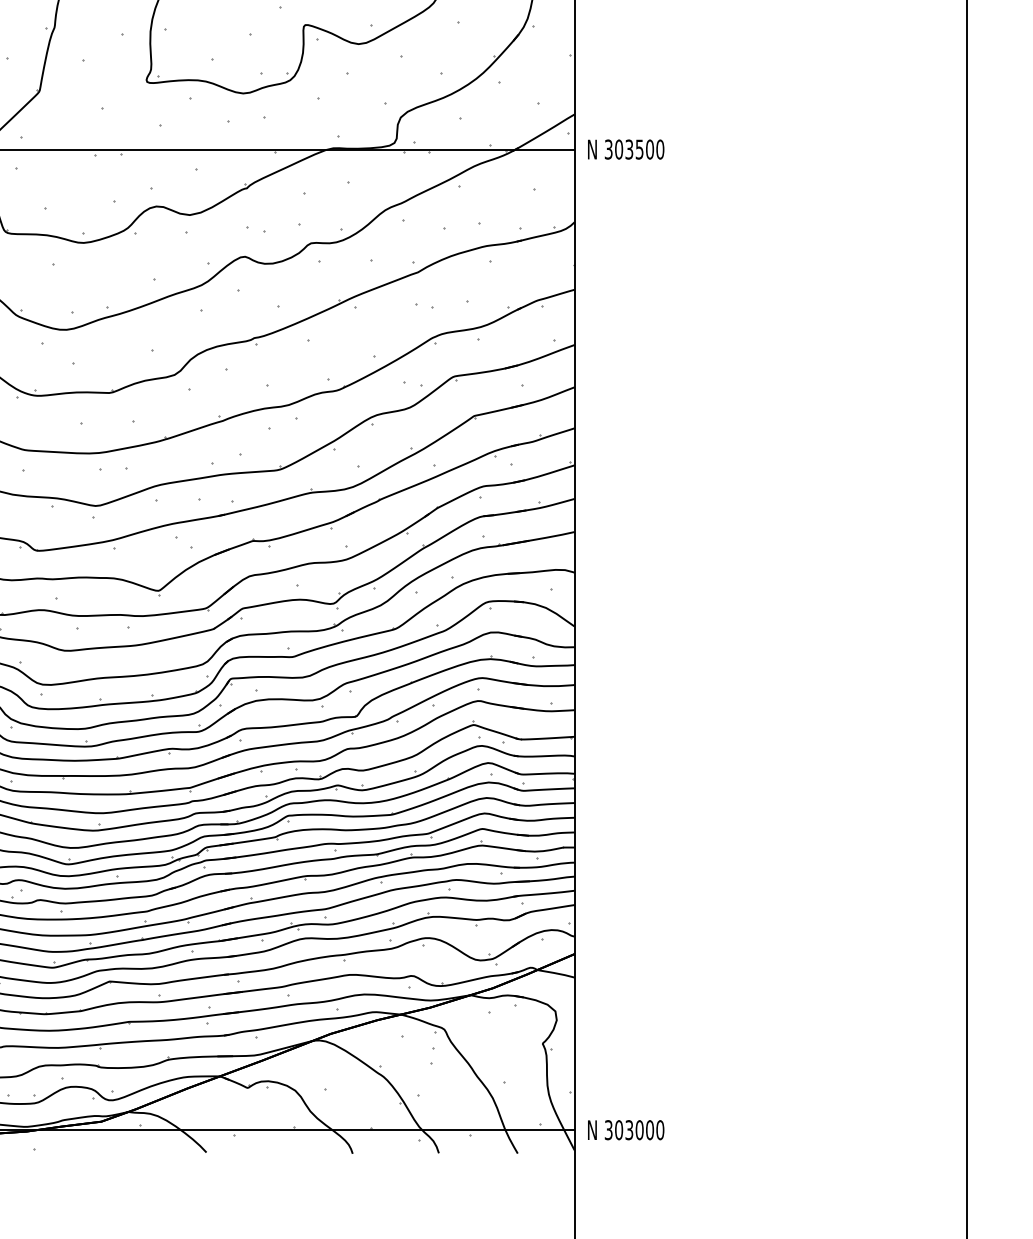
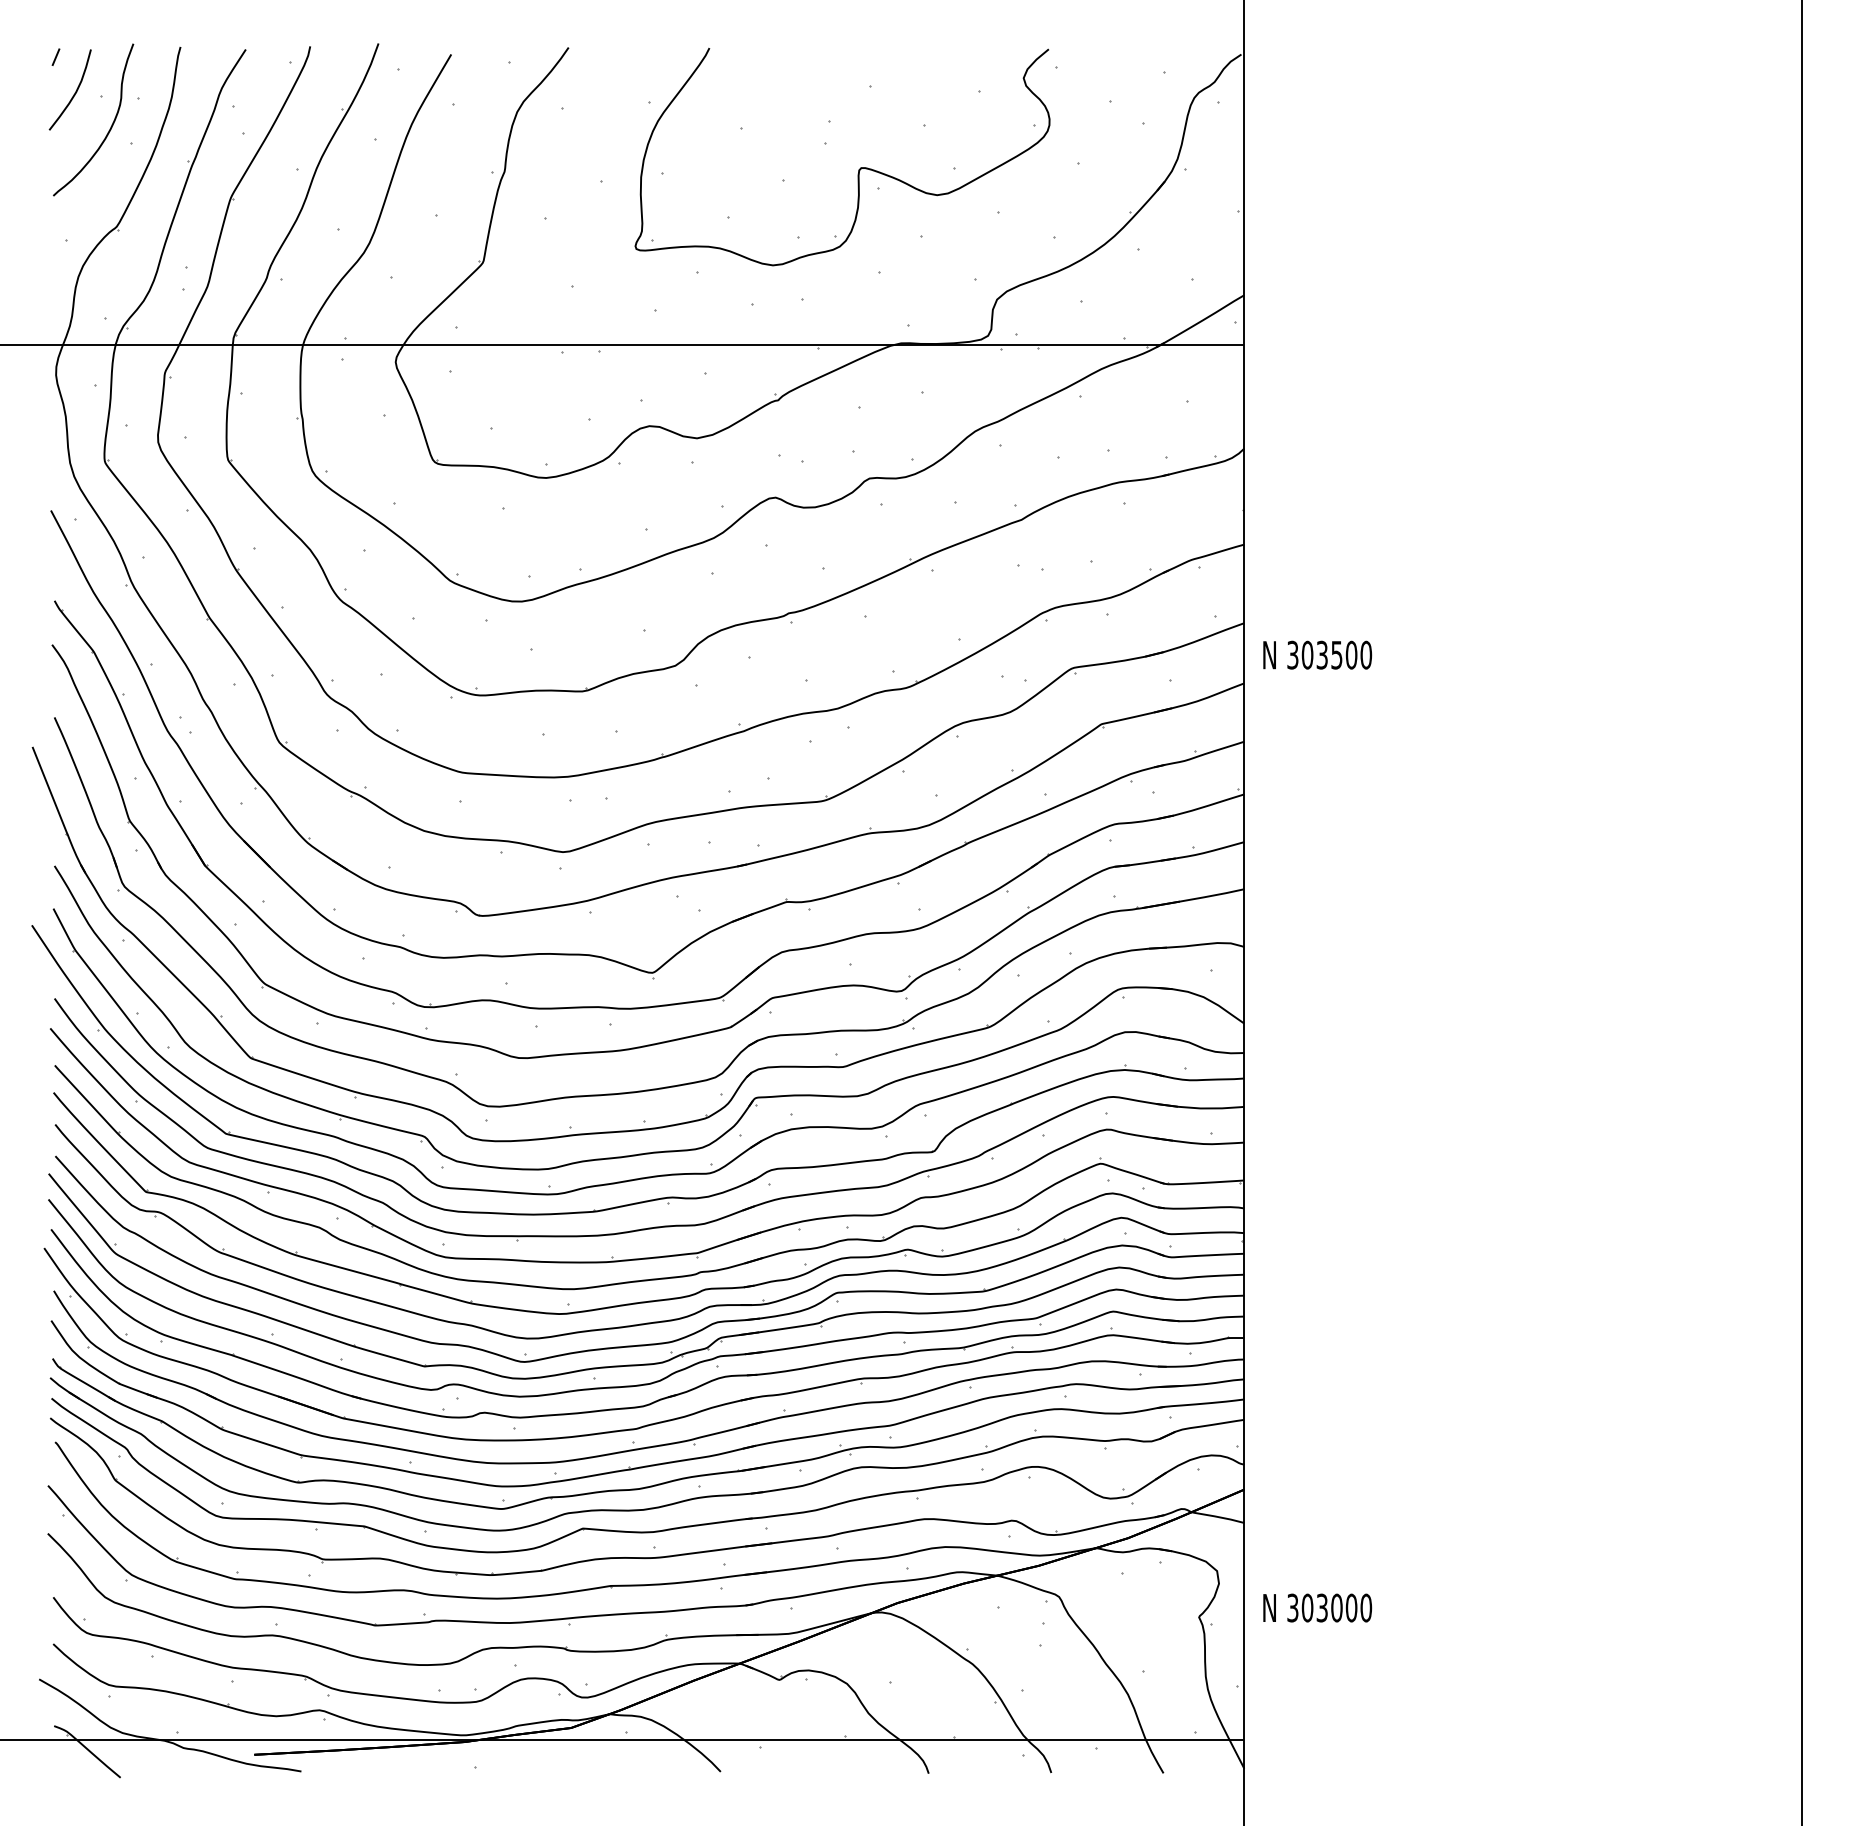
text: (626, 149) -> (1317, 654), moved
text: (626, 1129) -> (1317, 1607), moved

